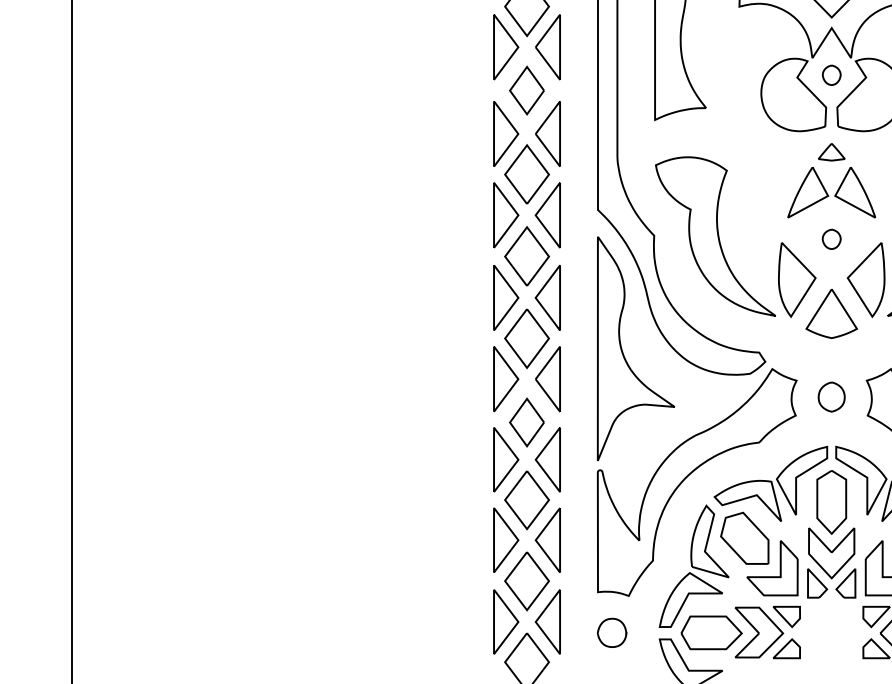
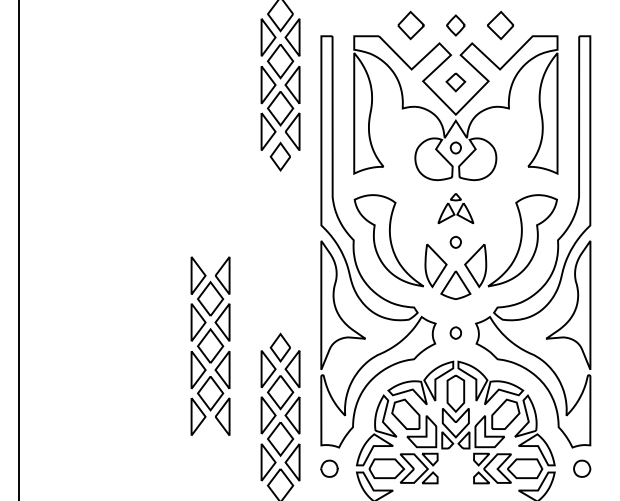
part: (831, 180) -> (455, 208), size x0.7
part: (526, 255) -> (210, 345), moved
part: (831, 396) -> (455, 332), size x0.7

